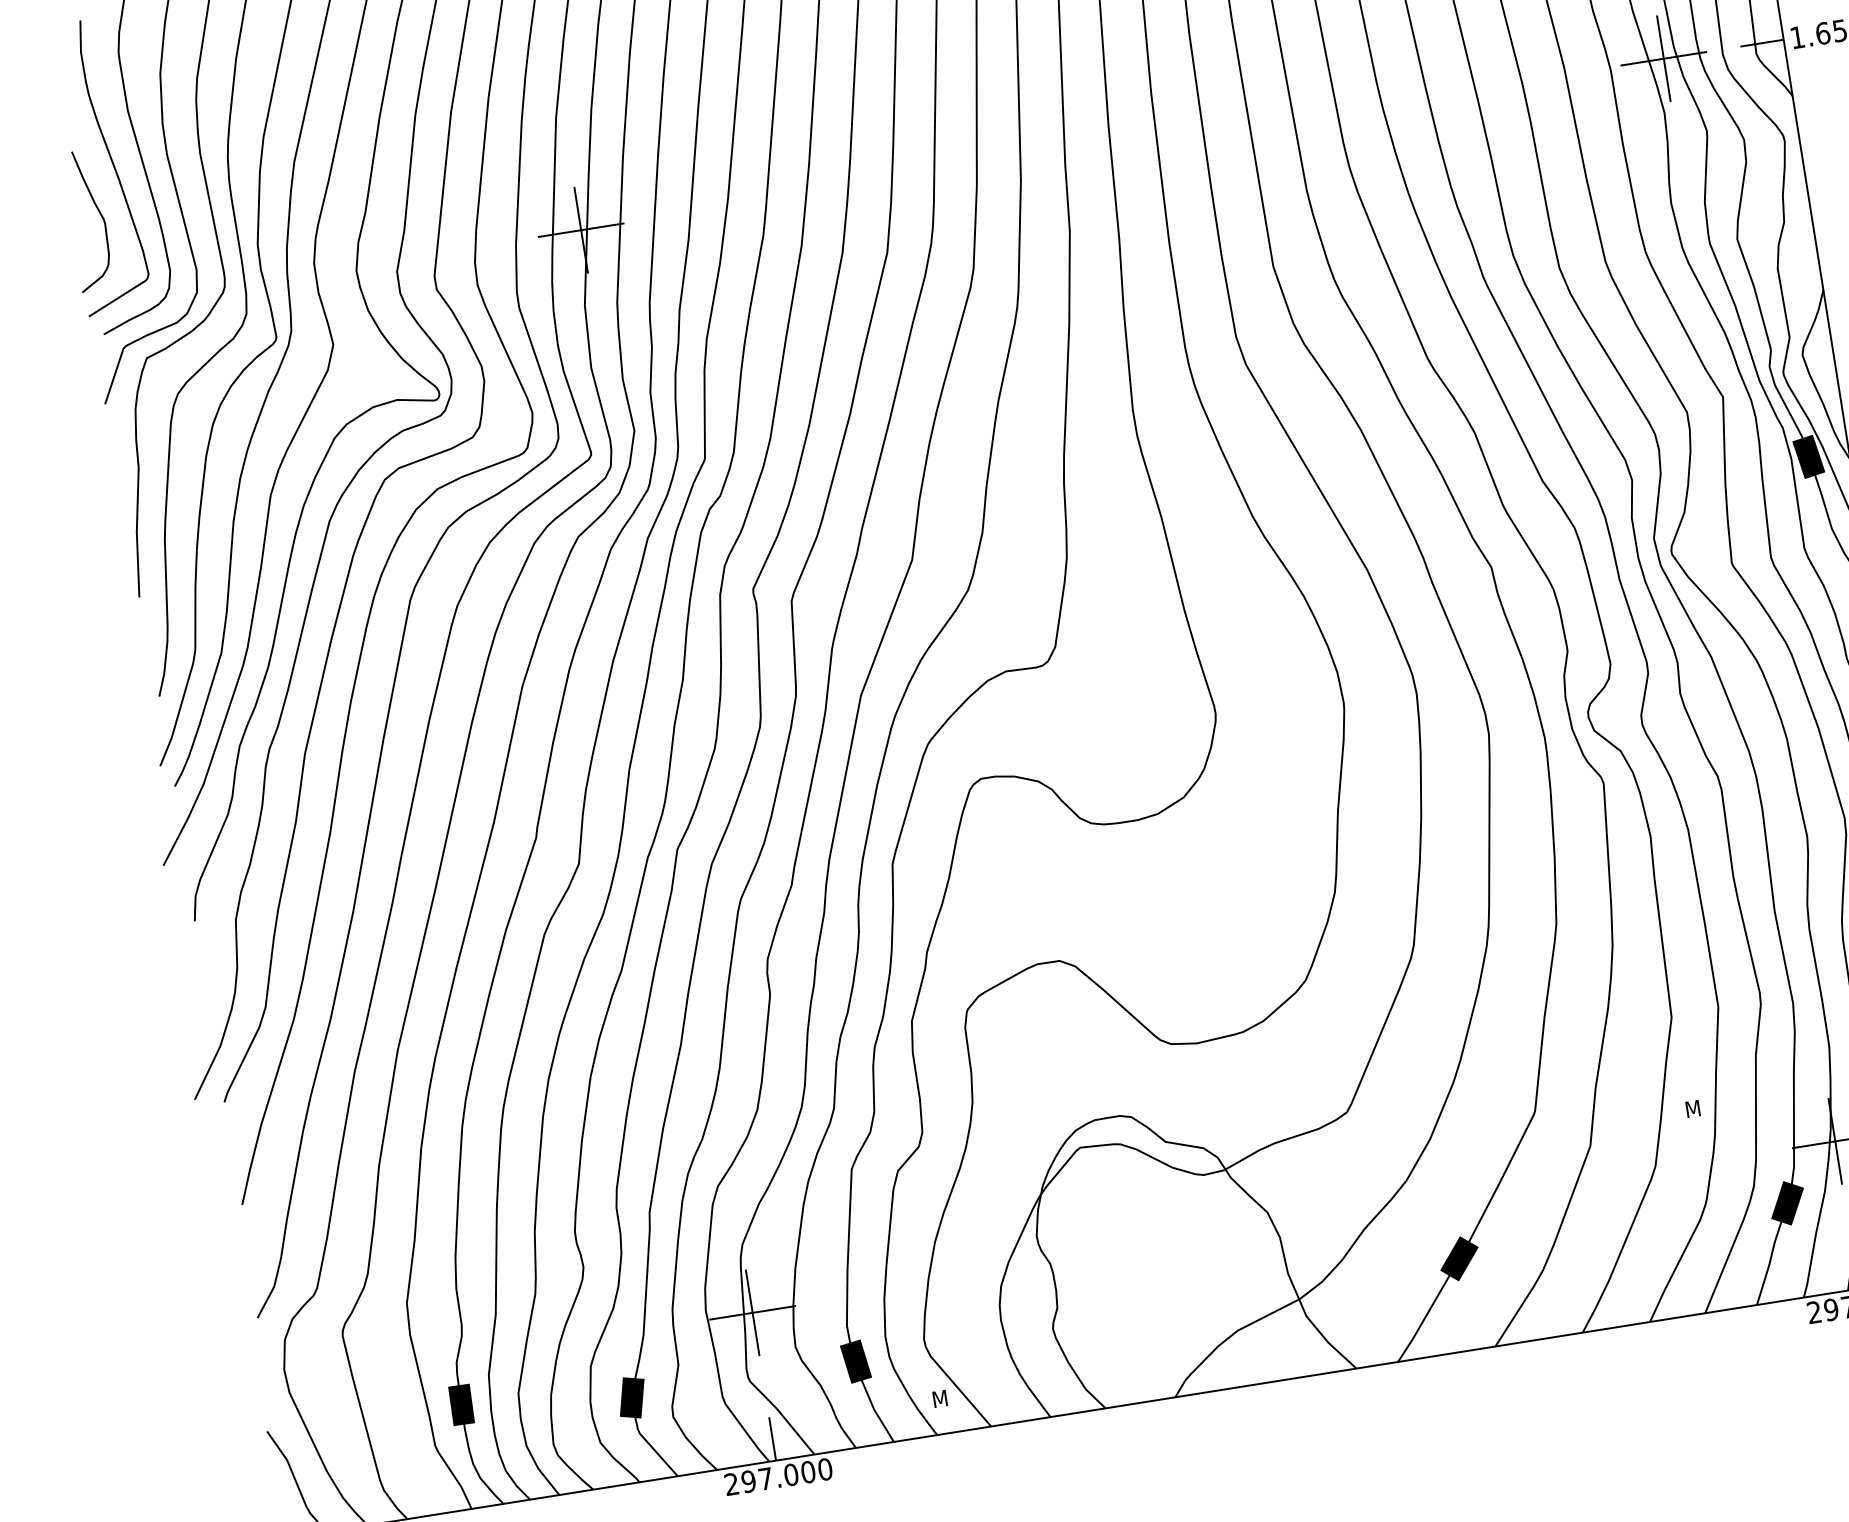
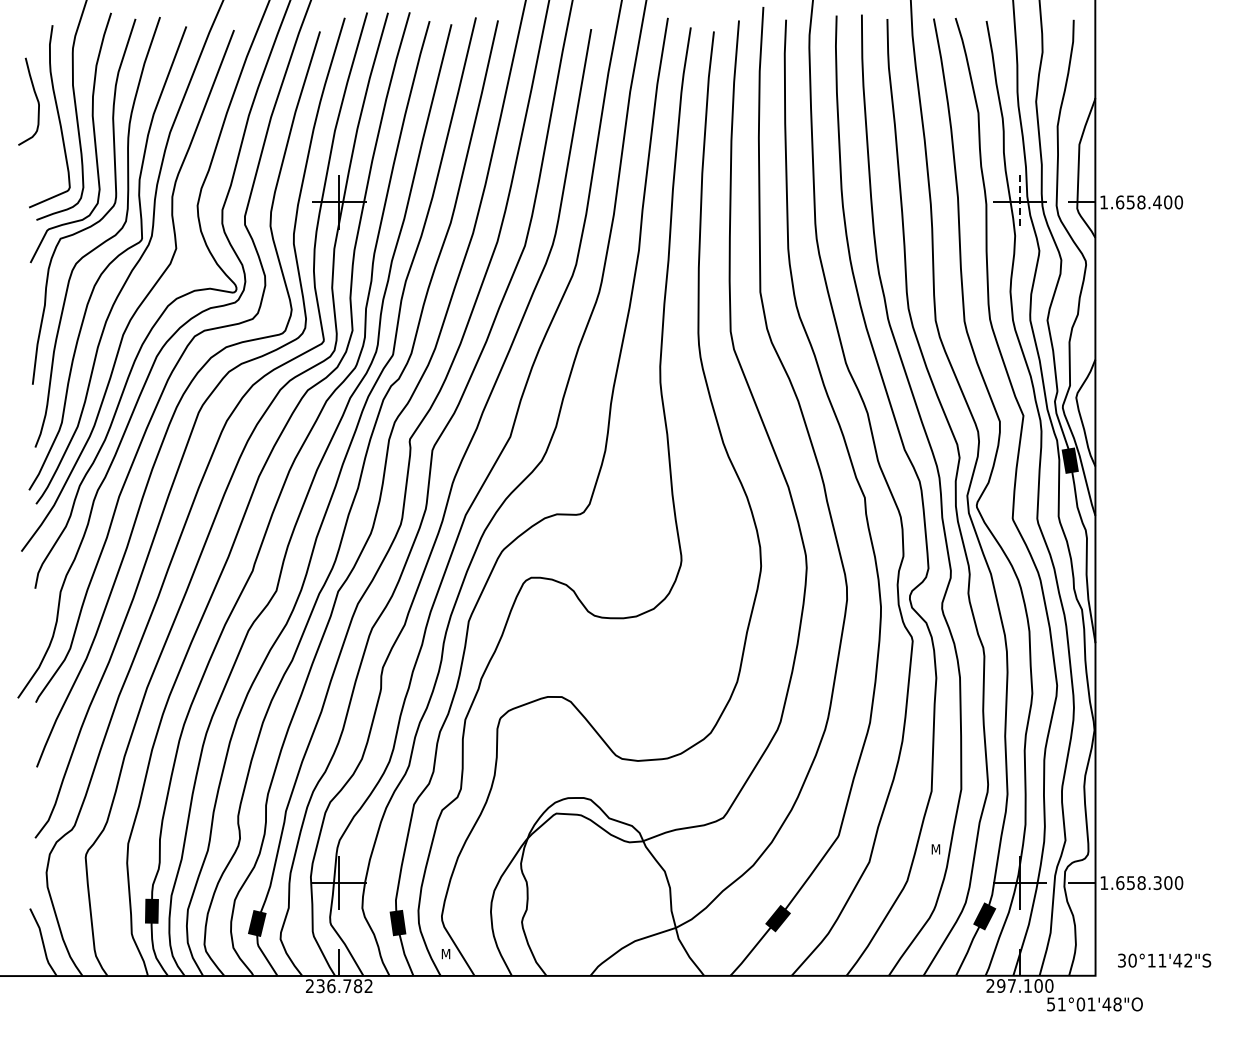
line: (1664, 58) -> (1020, 202), solid -> dashed
curve: (97, 212) -> (35, 97), moved
text: (786, 1476) -> (344, 986), 297.000 -> 236.782

